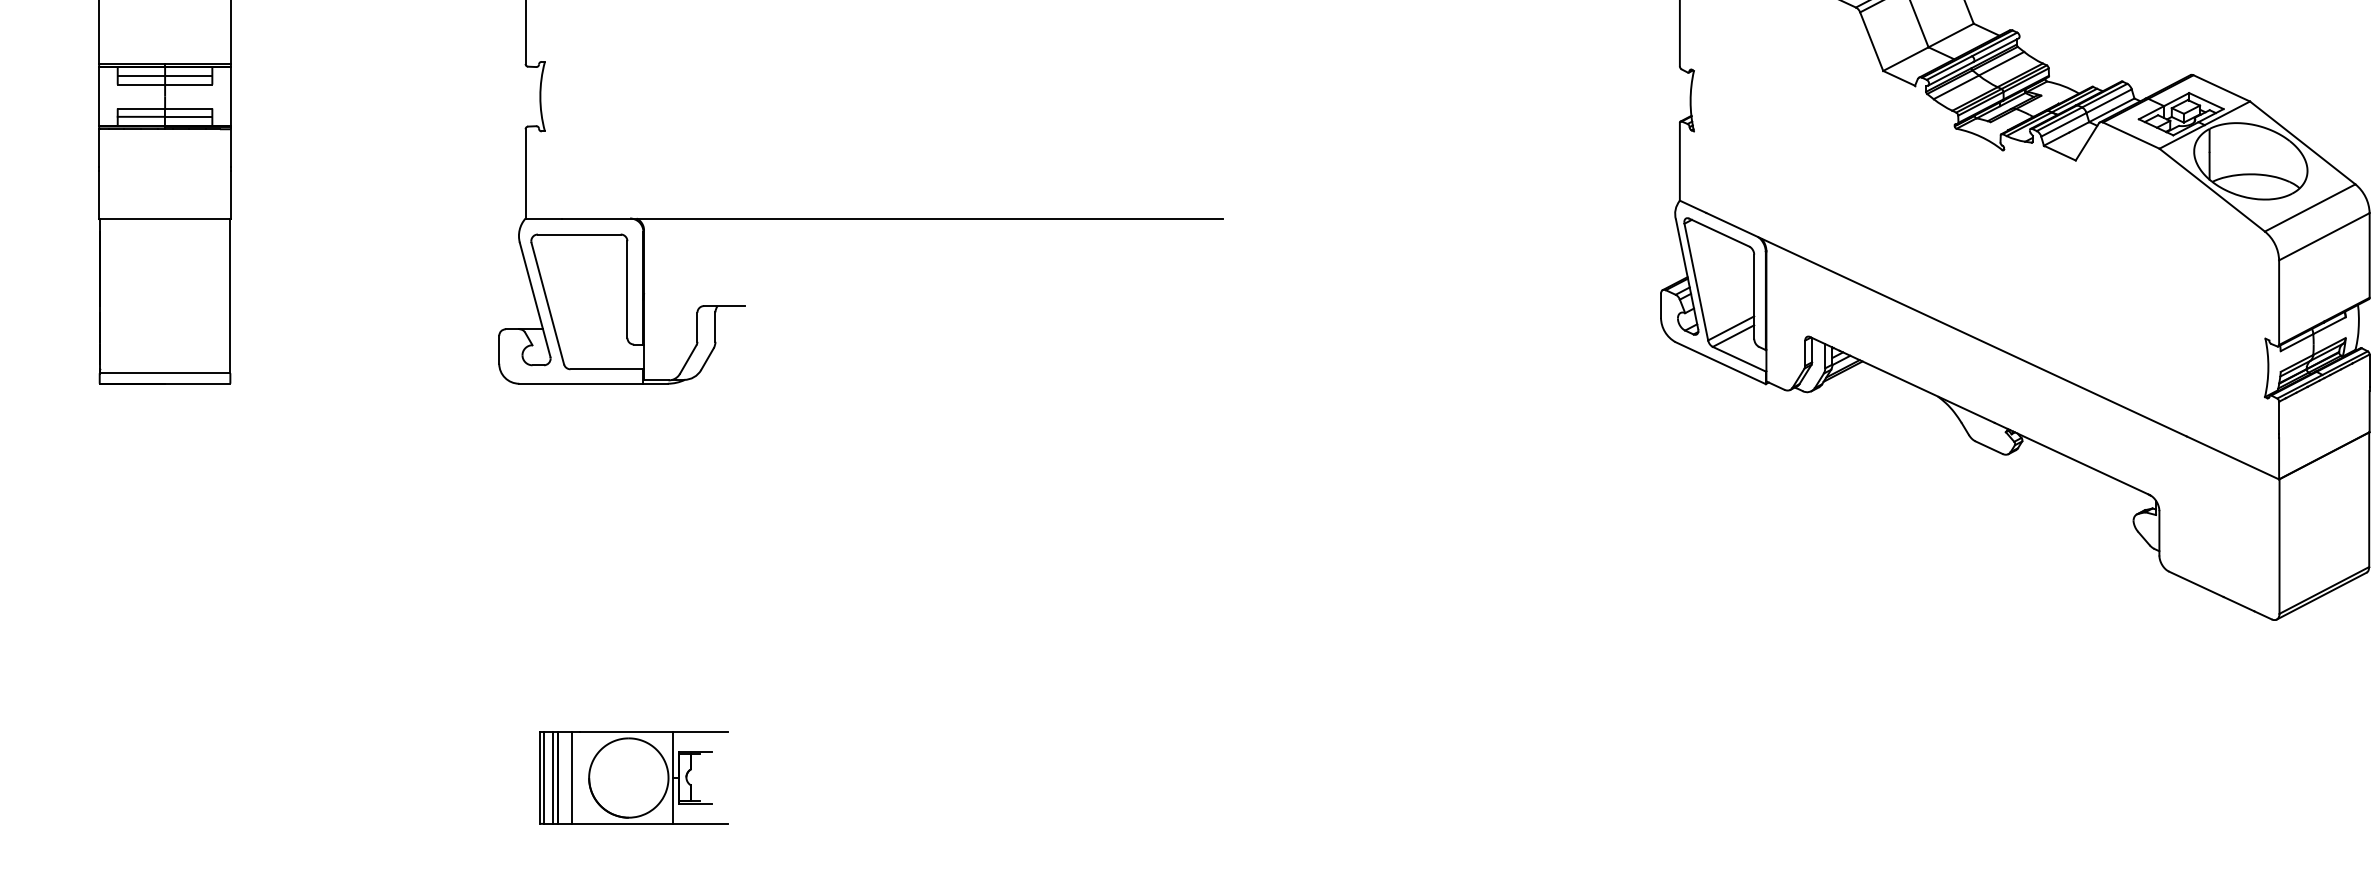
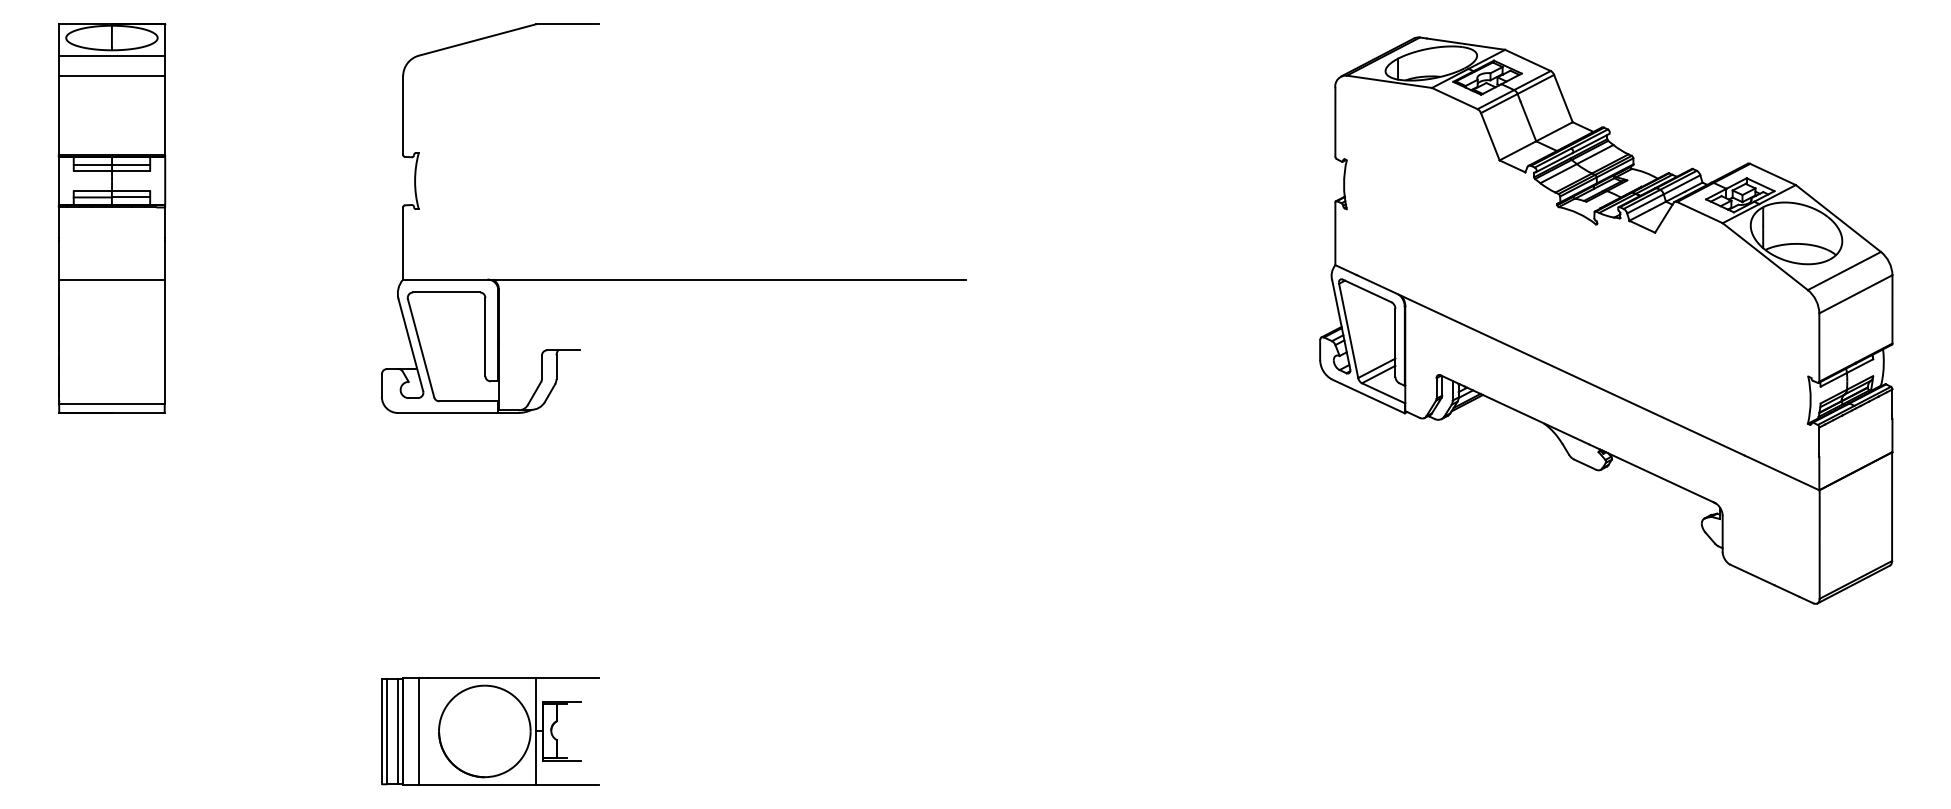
part: (633, 778) -> (490, 731), size x1.43

